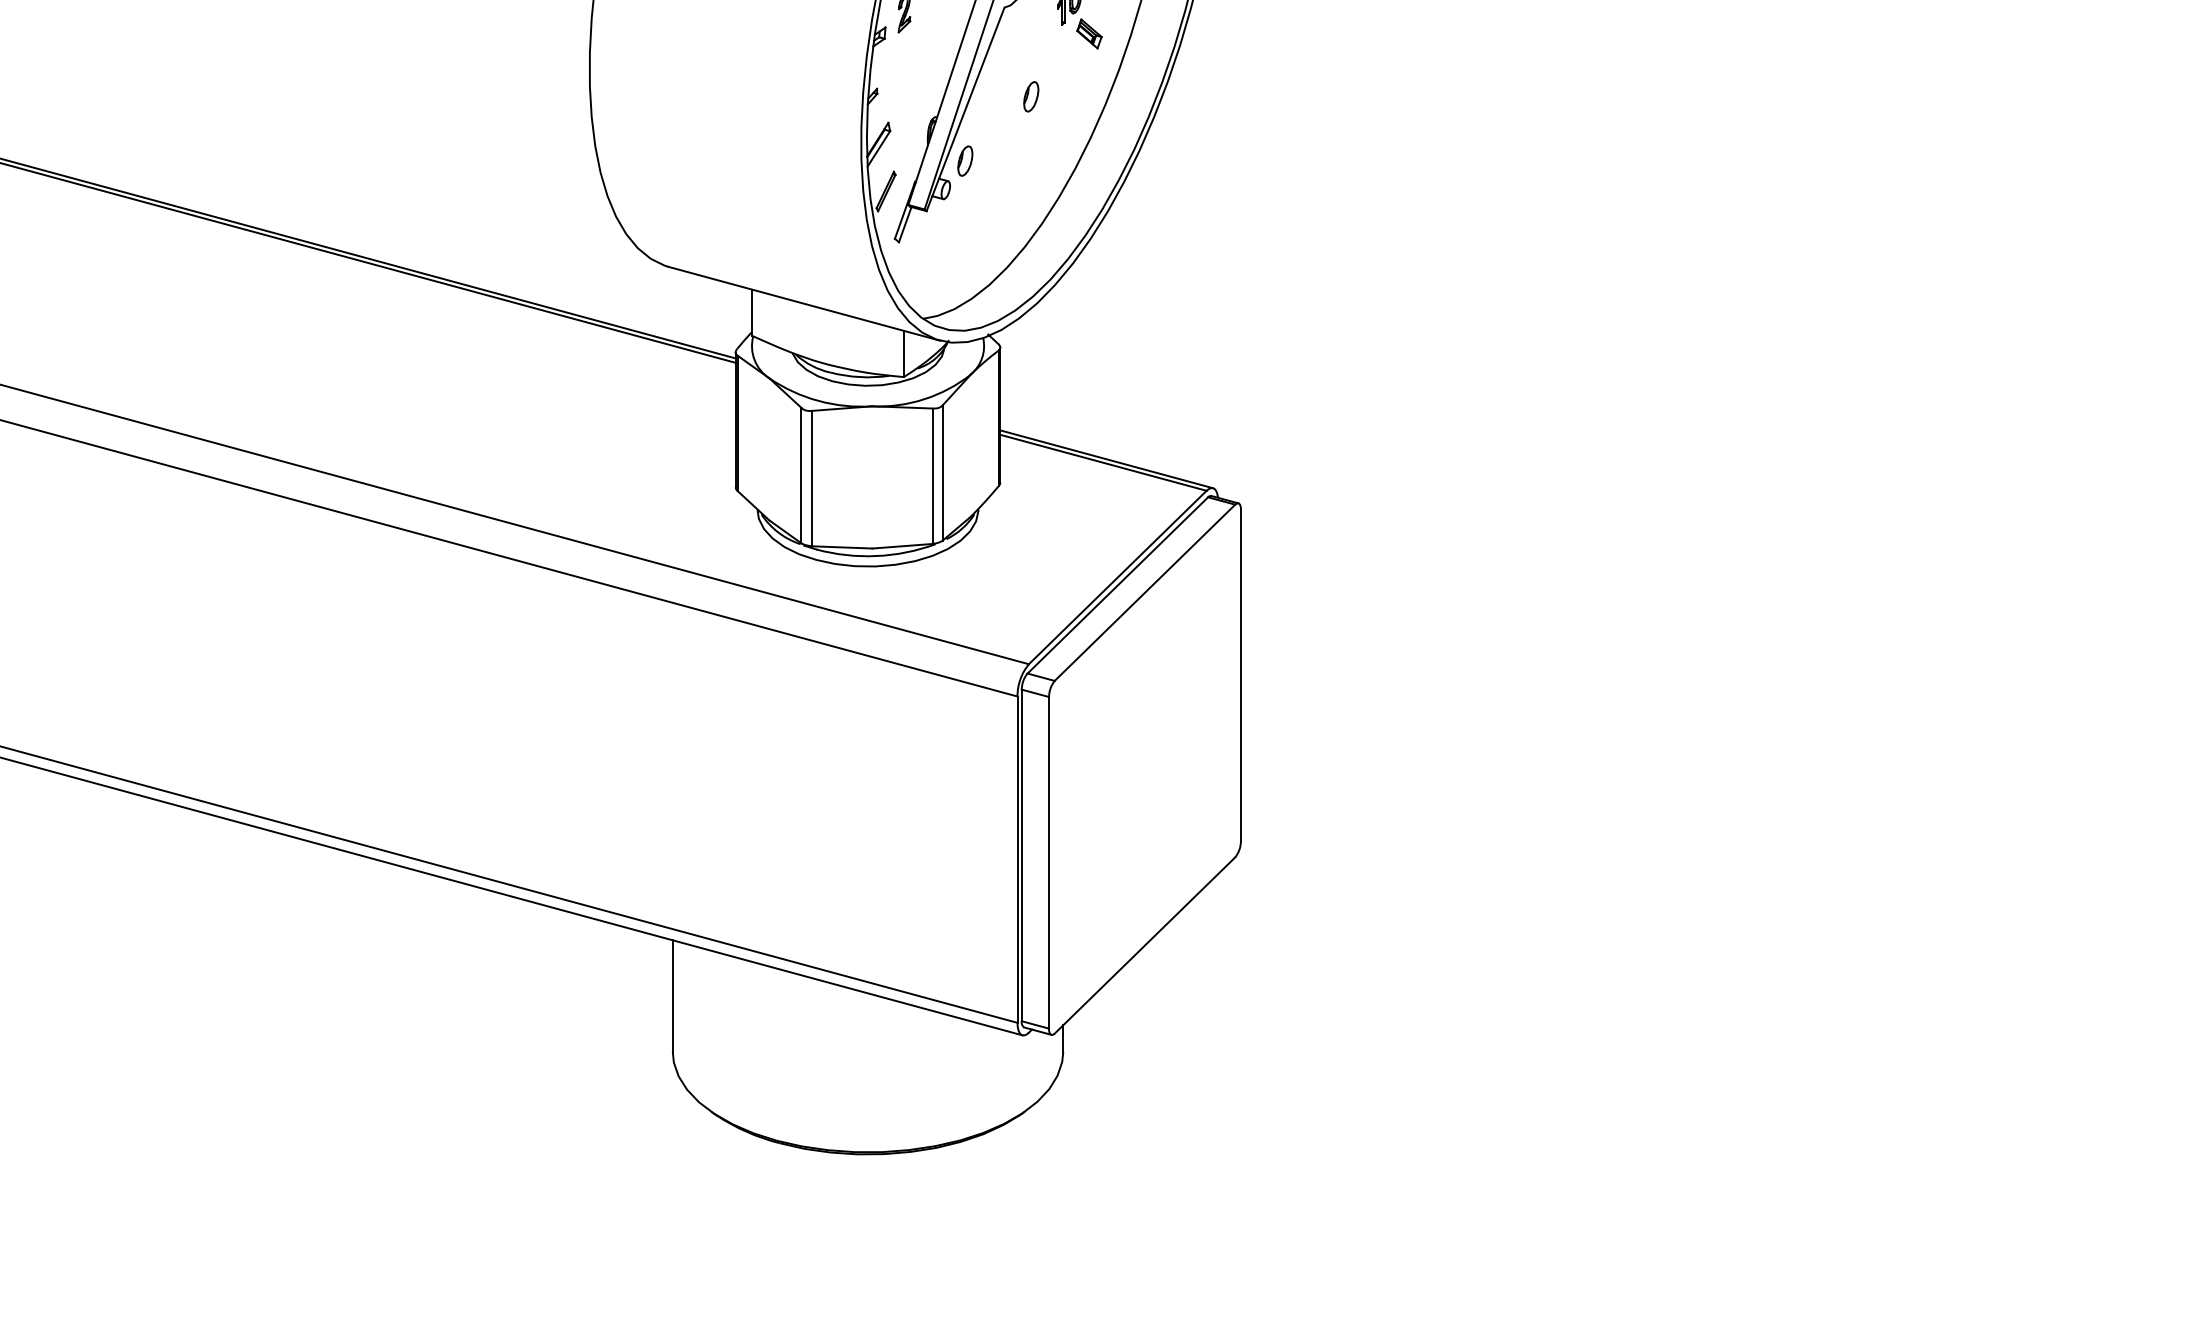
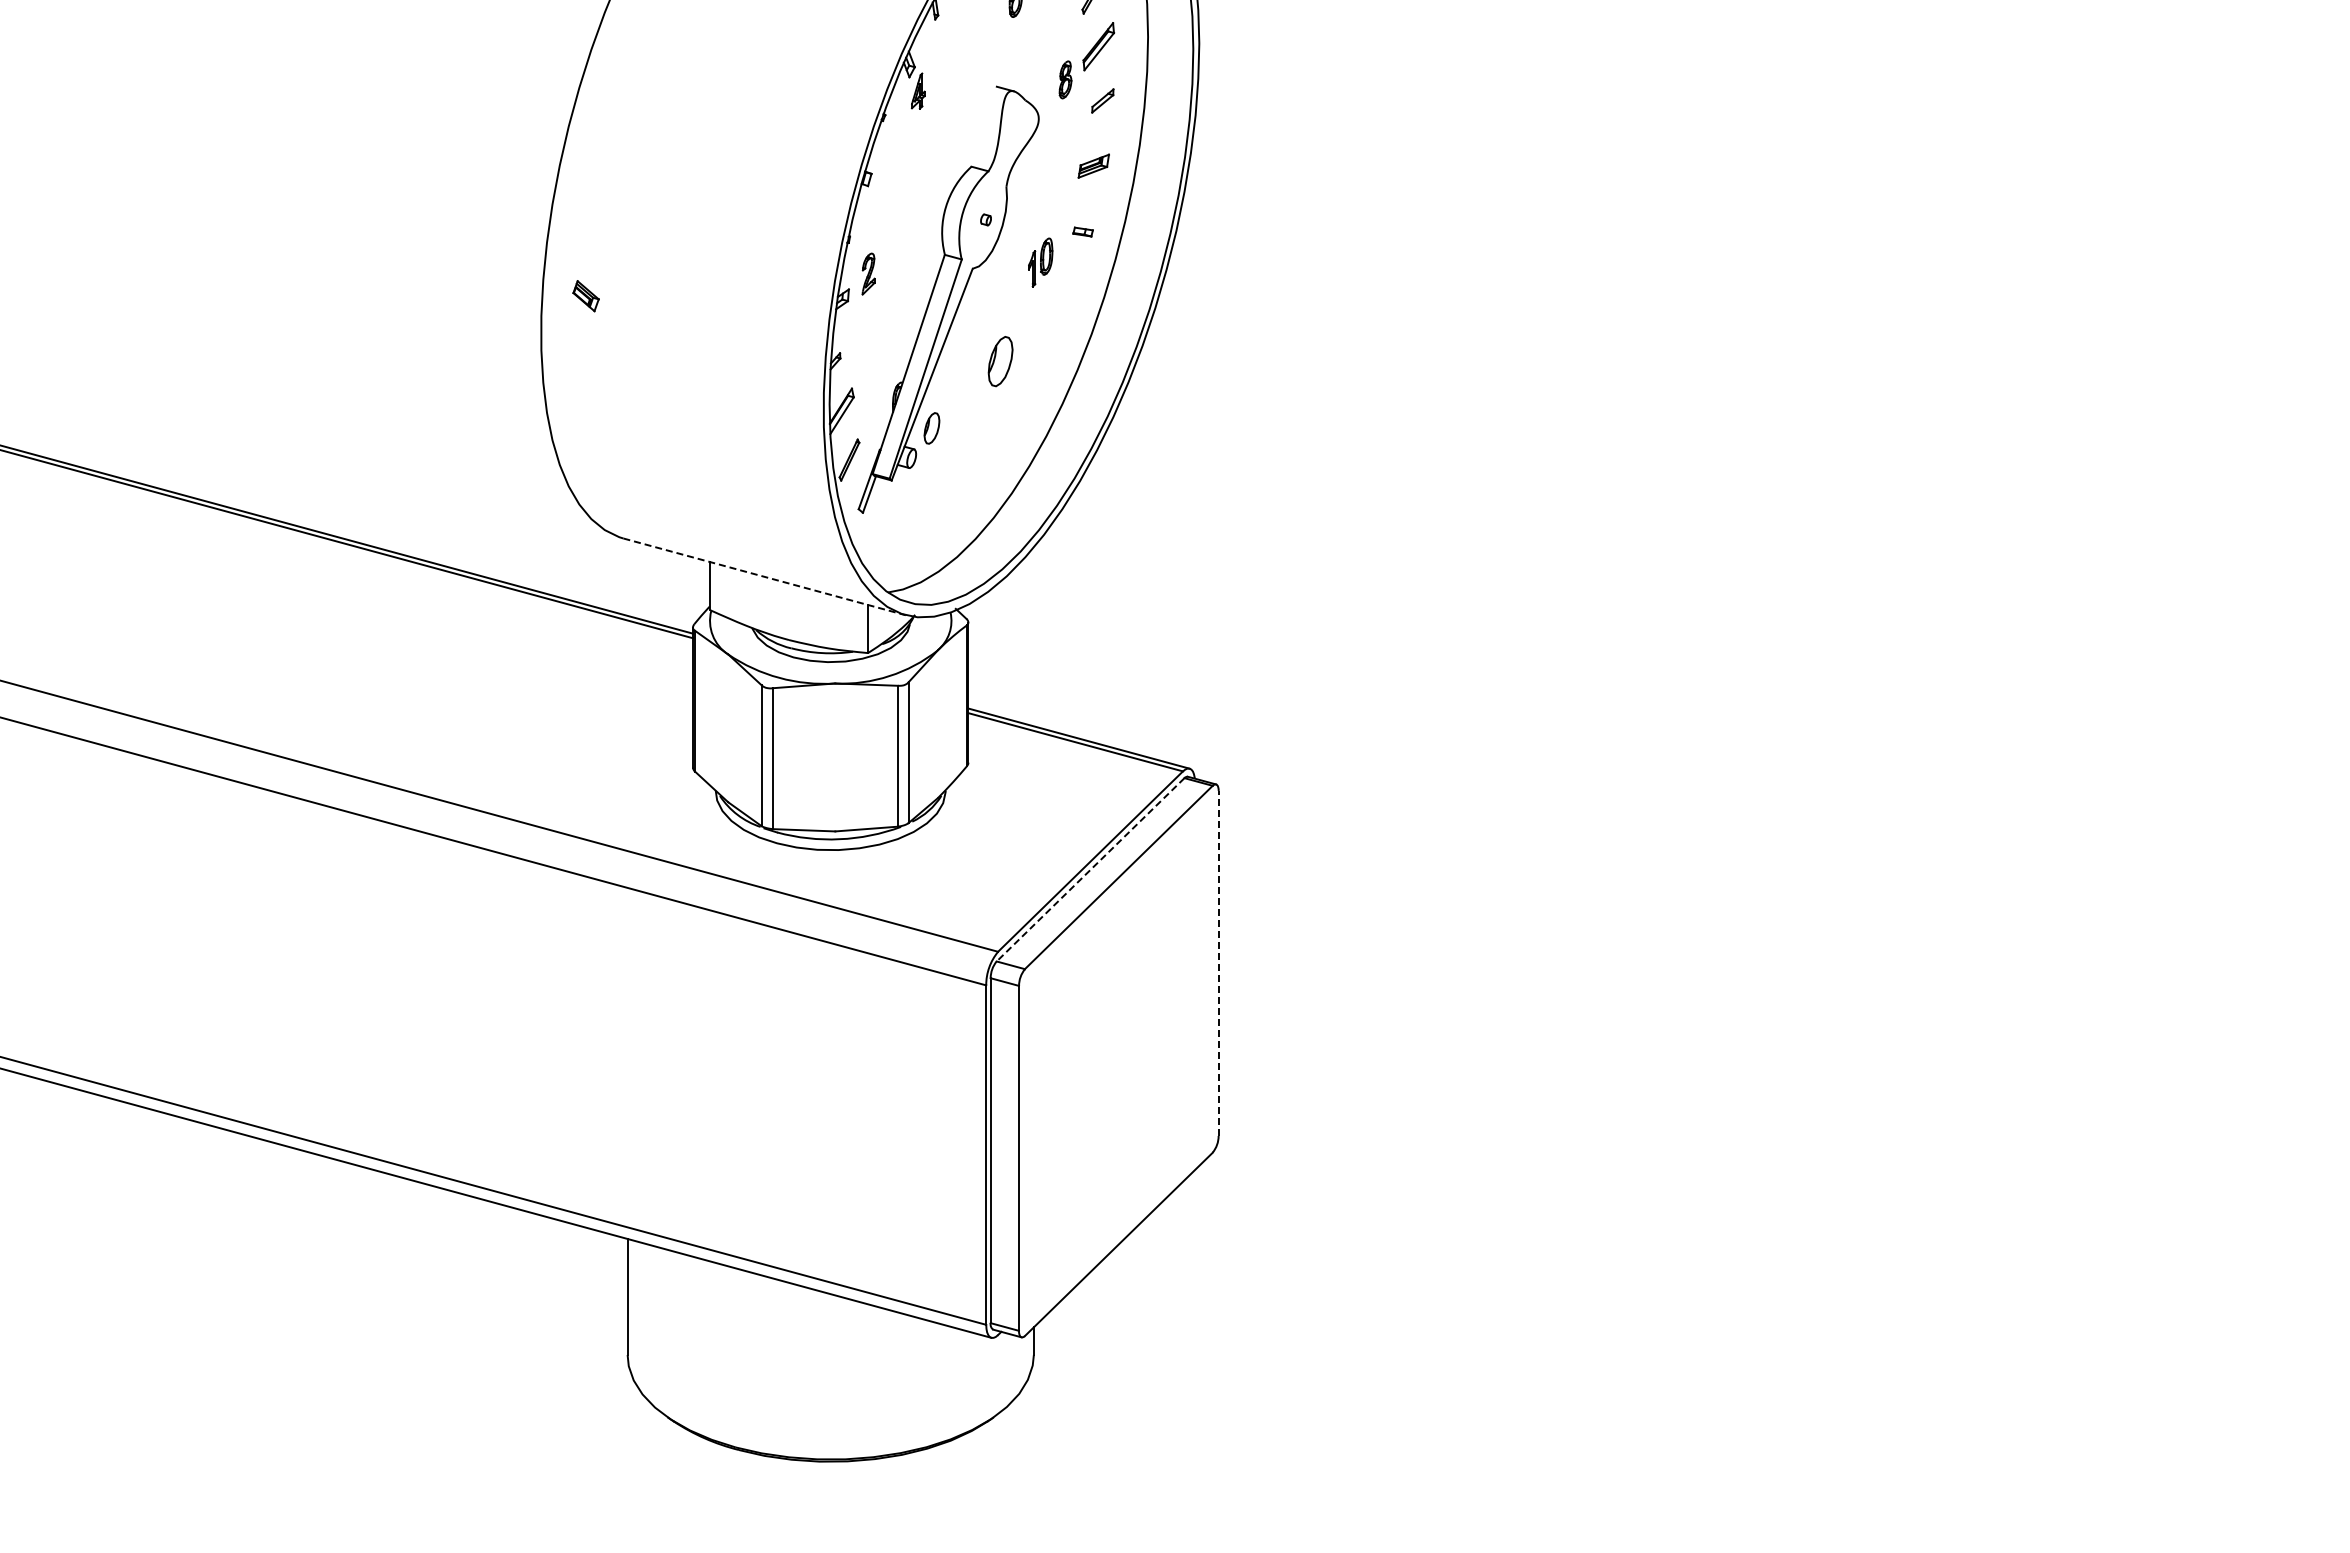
part: (1088, 34) -> (585, 296), moved
part: (1031, 96) -> (1000, 361), size x1.6
line: (805, 304) -> (765, 577), solid -> dashed
line: (1117, 586) -> (1090, 870), solid -> dashed
line: (1240, 674) -> (1218, 962), solid -> dashed

